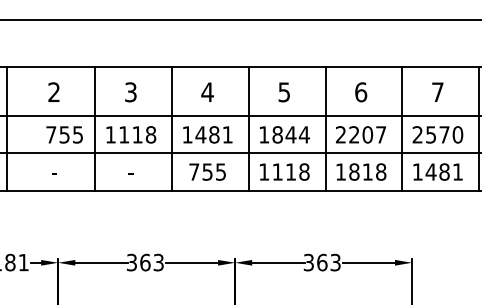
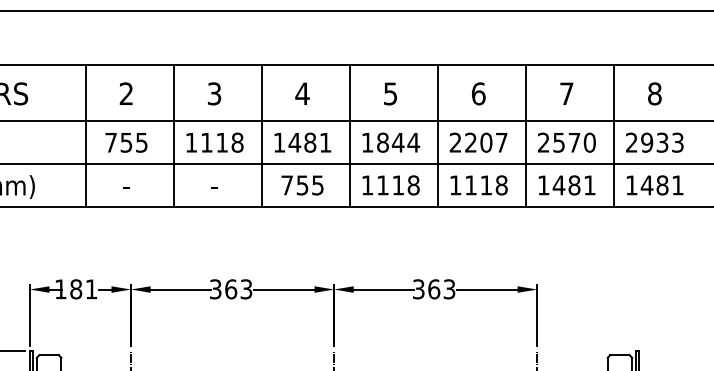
line: (7, 128) -> (85, 135), moved
text: (64, 134) -> (126, 142), moved
text: (353, 172) -> (470, 185), 1818 -> 1118

